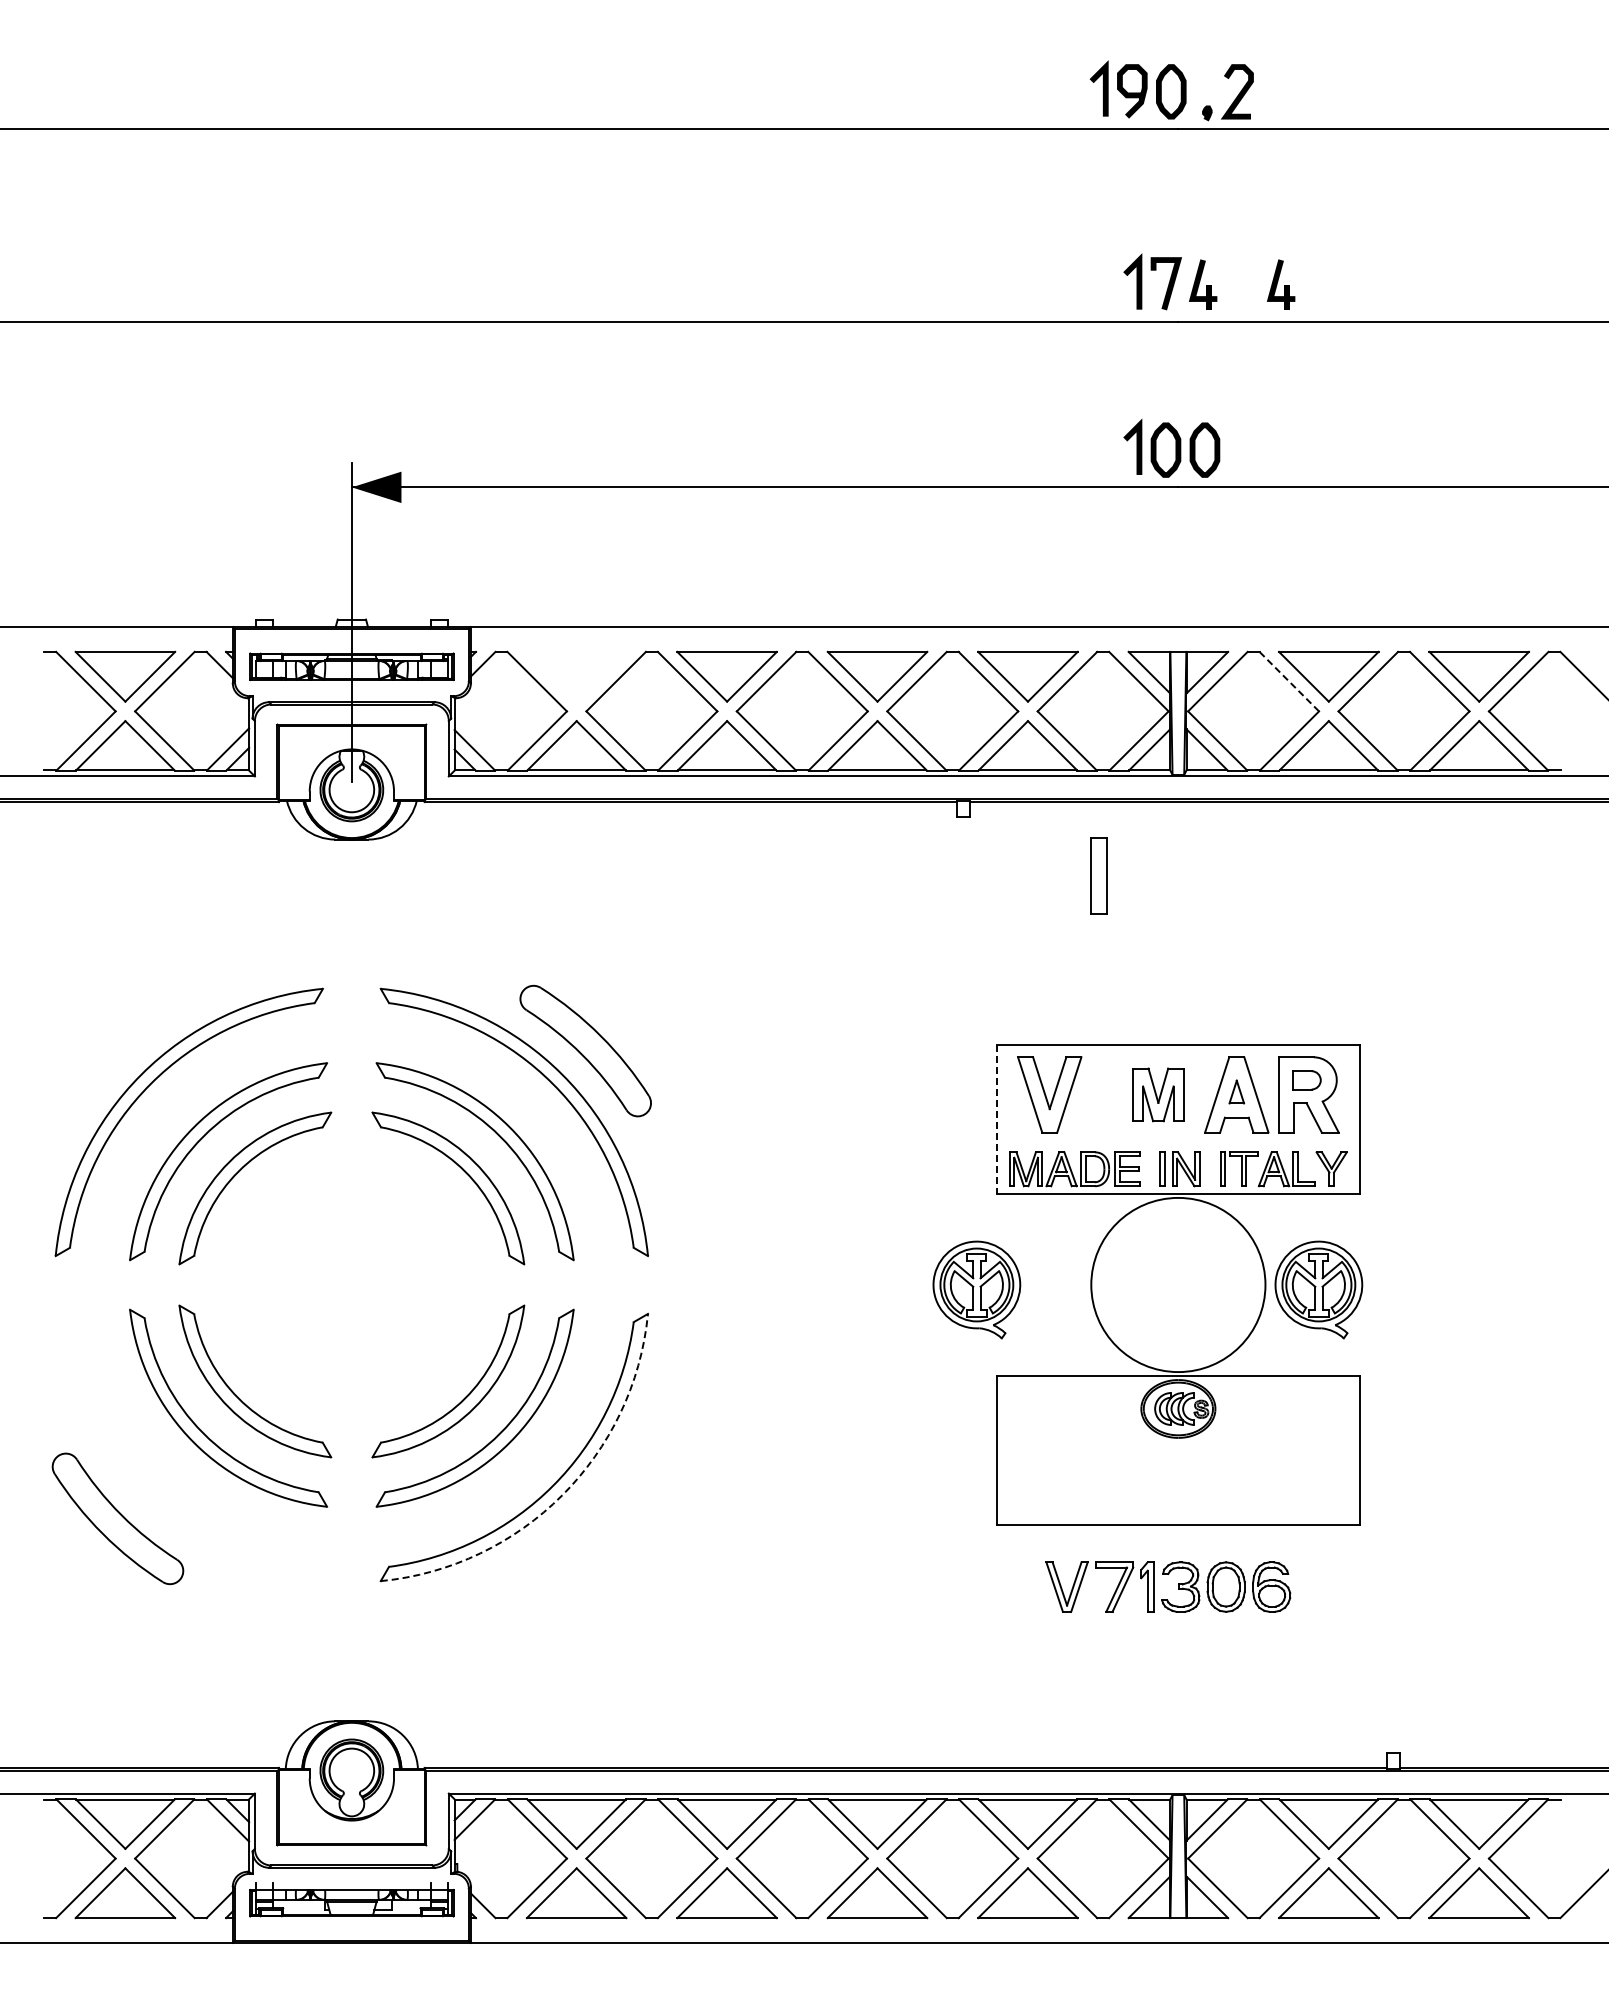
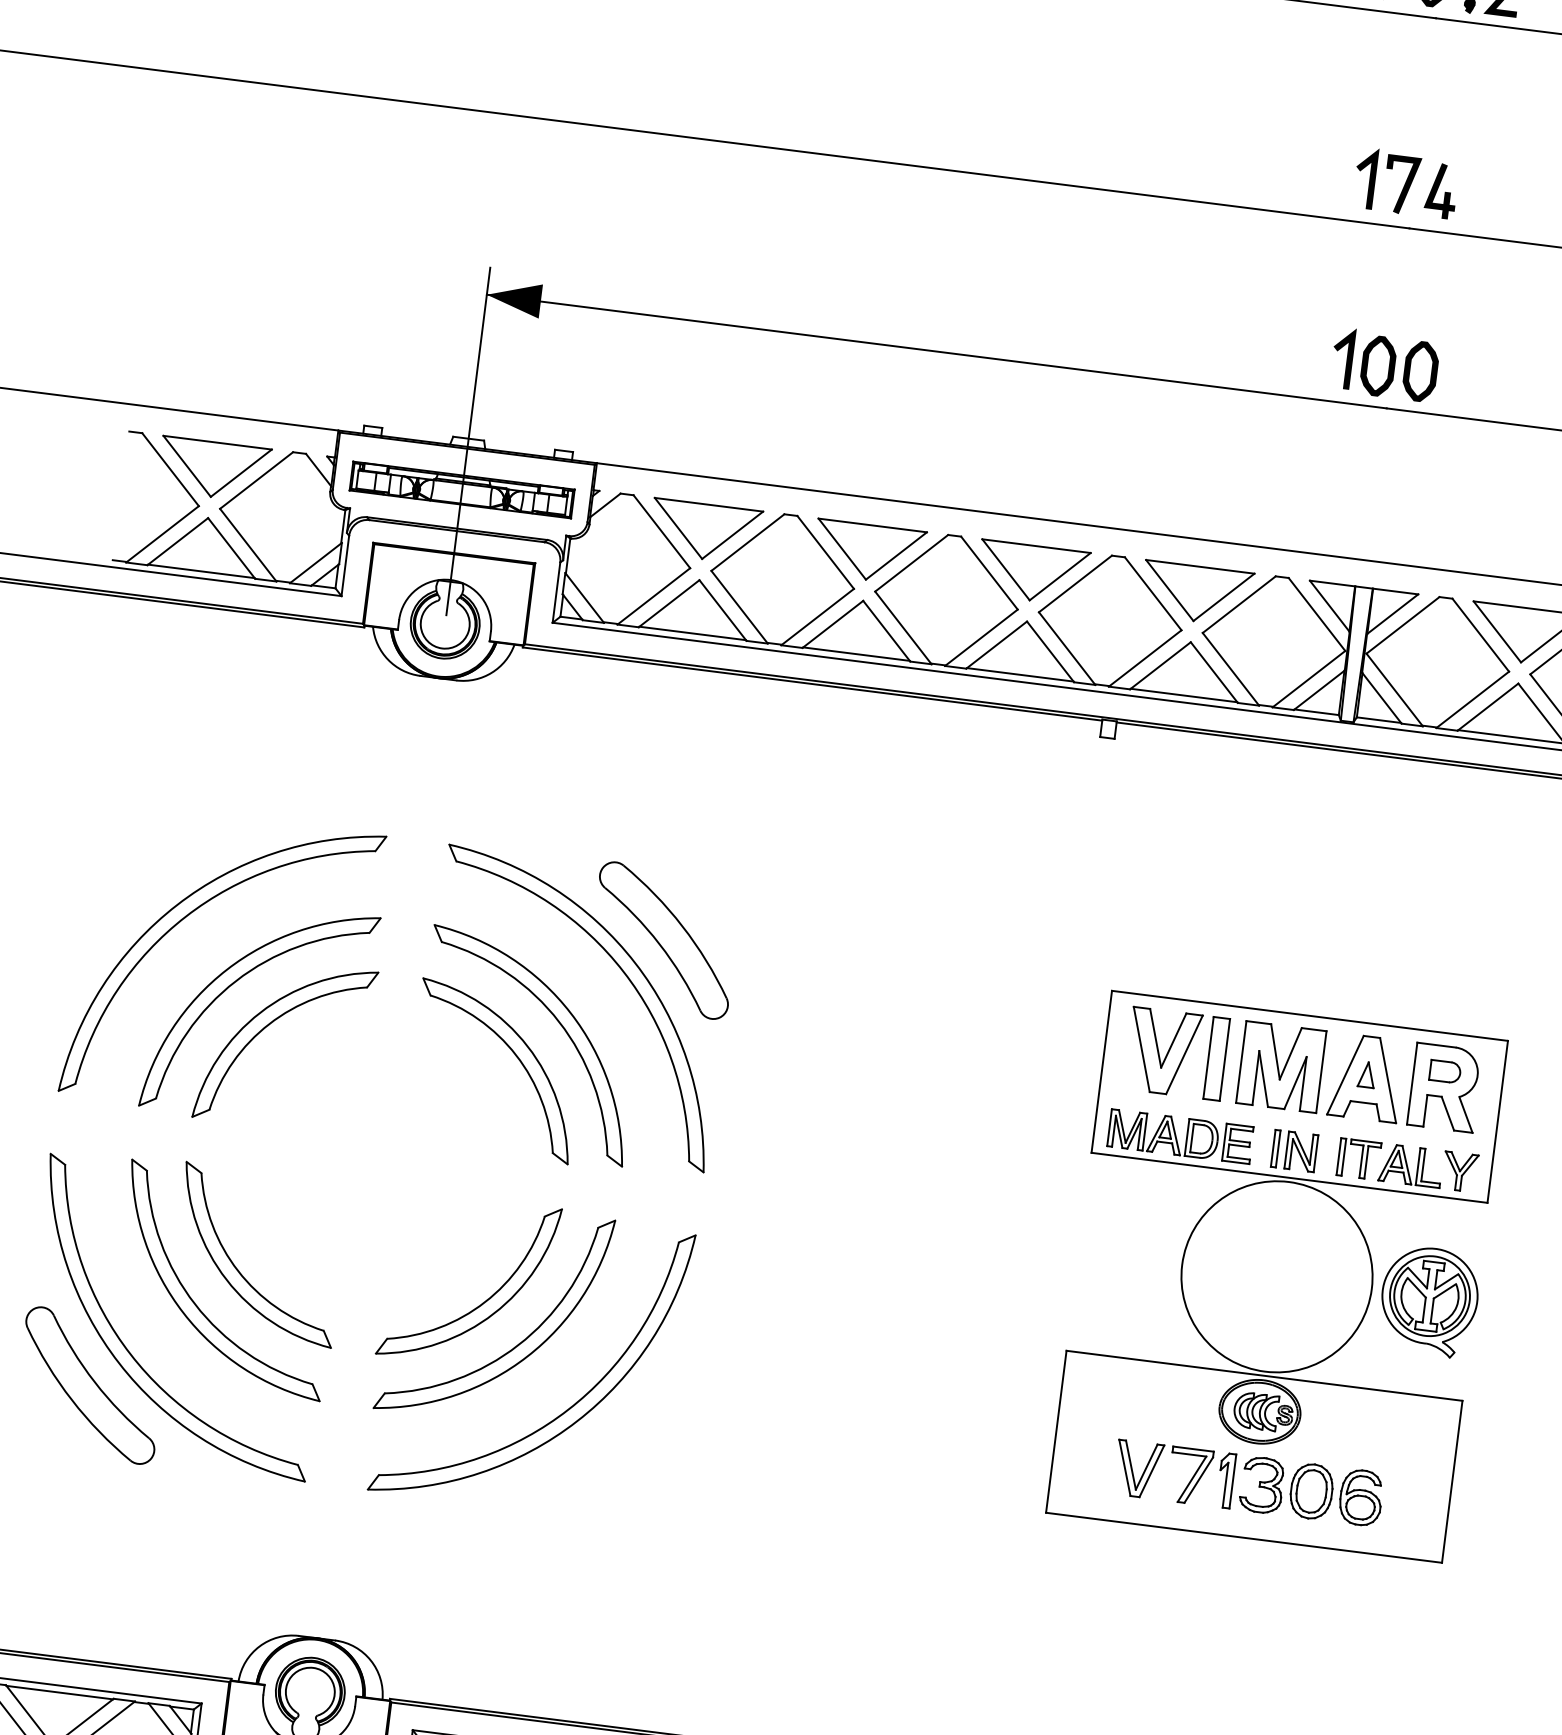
part: (1281, 284) -> (1526, 201), removed
part: (576, 676) -> (705, 531), added
line: (1288, 681) -> (1479, 634), dashed -> solid
part: (1098, 875) -> (1216, 1058), moved
part: (1158, 1094) -> (1281, 1066), size x1.43
line: (996, 1120) -> (1101, 1072), dashed -> solid
part: (976, 1289) -> (1056, 1253), removed
part: (150, 1484) -> (130, 1352), added
arc: (562, 1495) -> (577, 1421), dashed -> solid
part: (1178, 1586) -> (1259, 1484), moved

